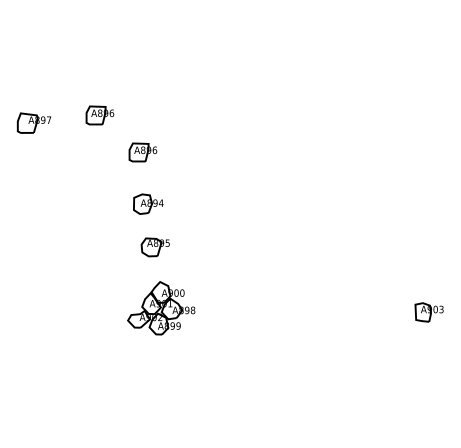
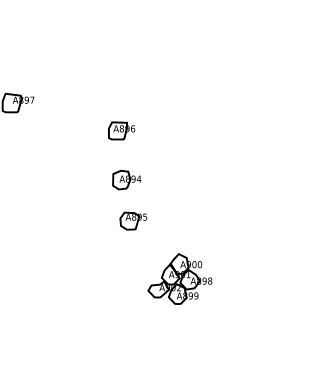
part: (99, 115) -> (80, 95), removed
part: (161, 308) -> (180, 279), moved

